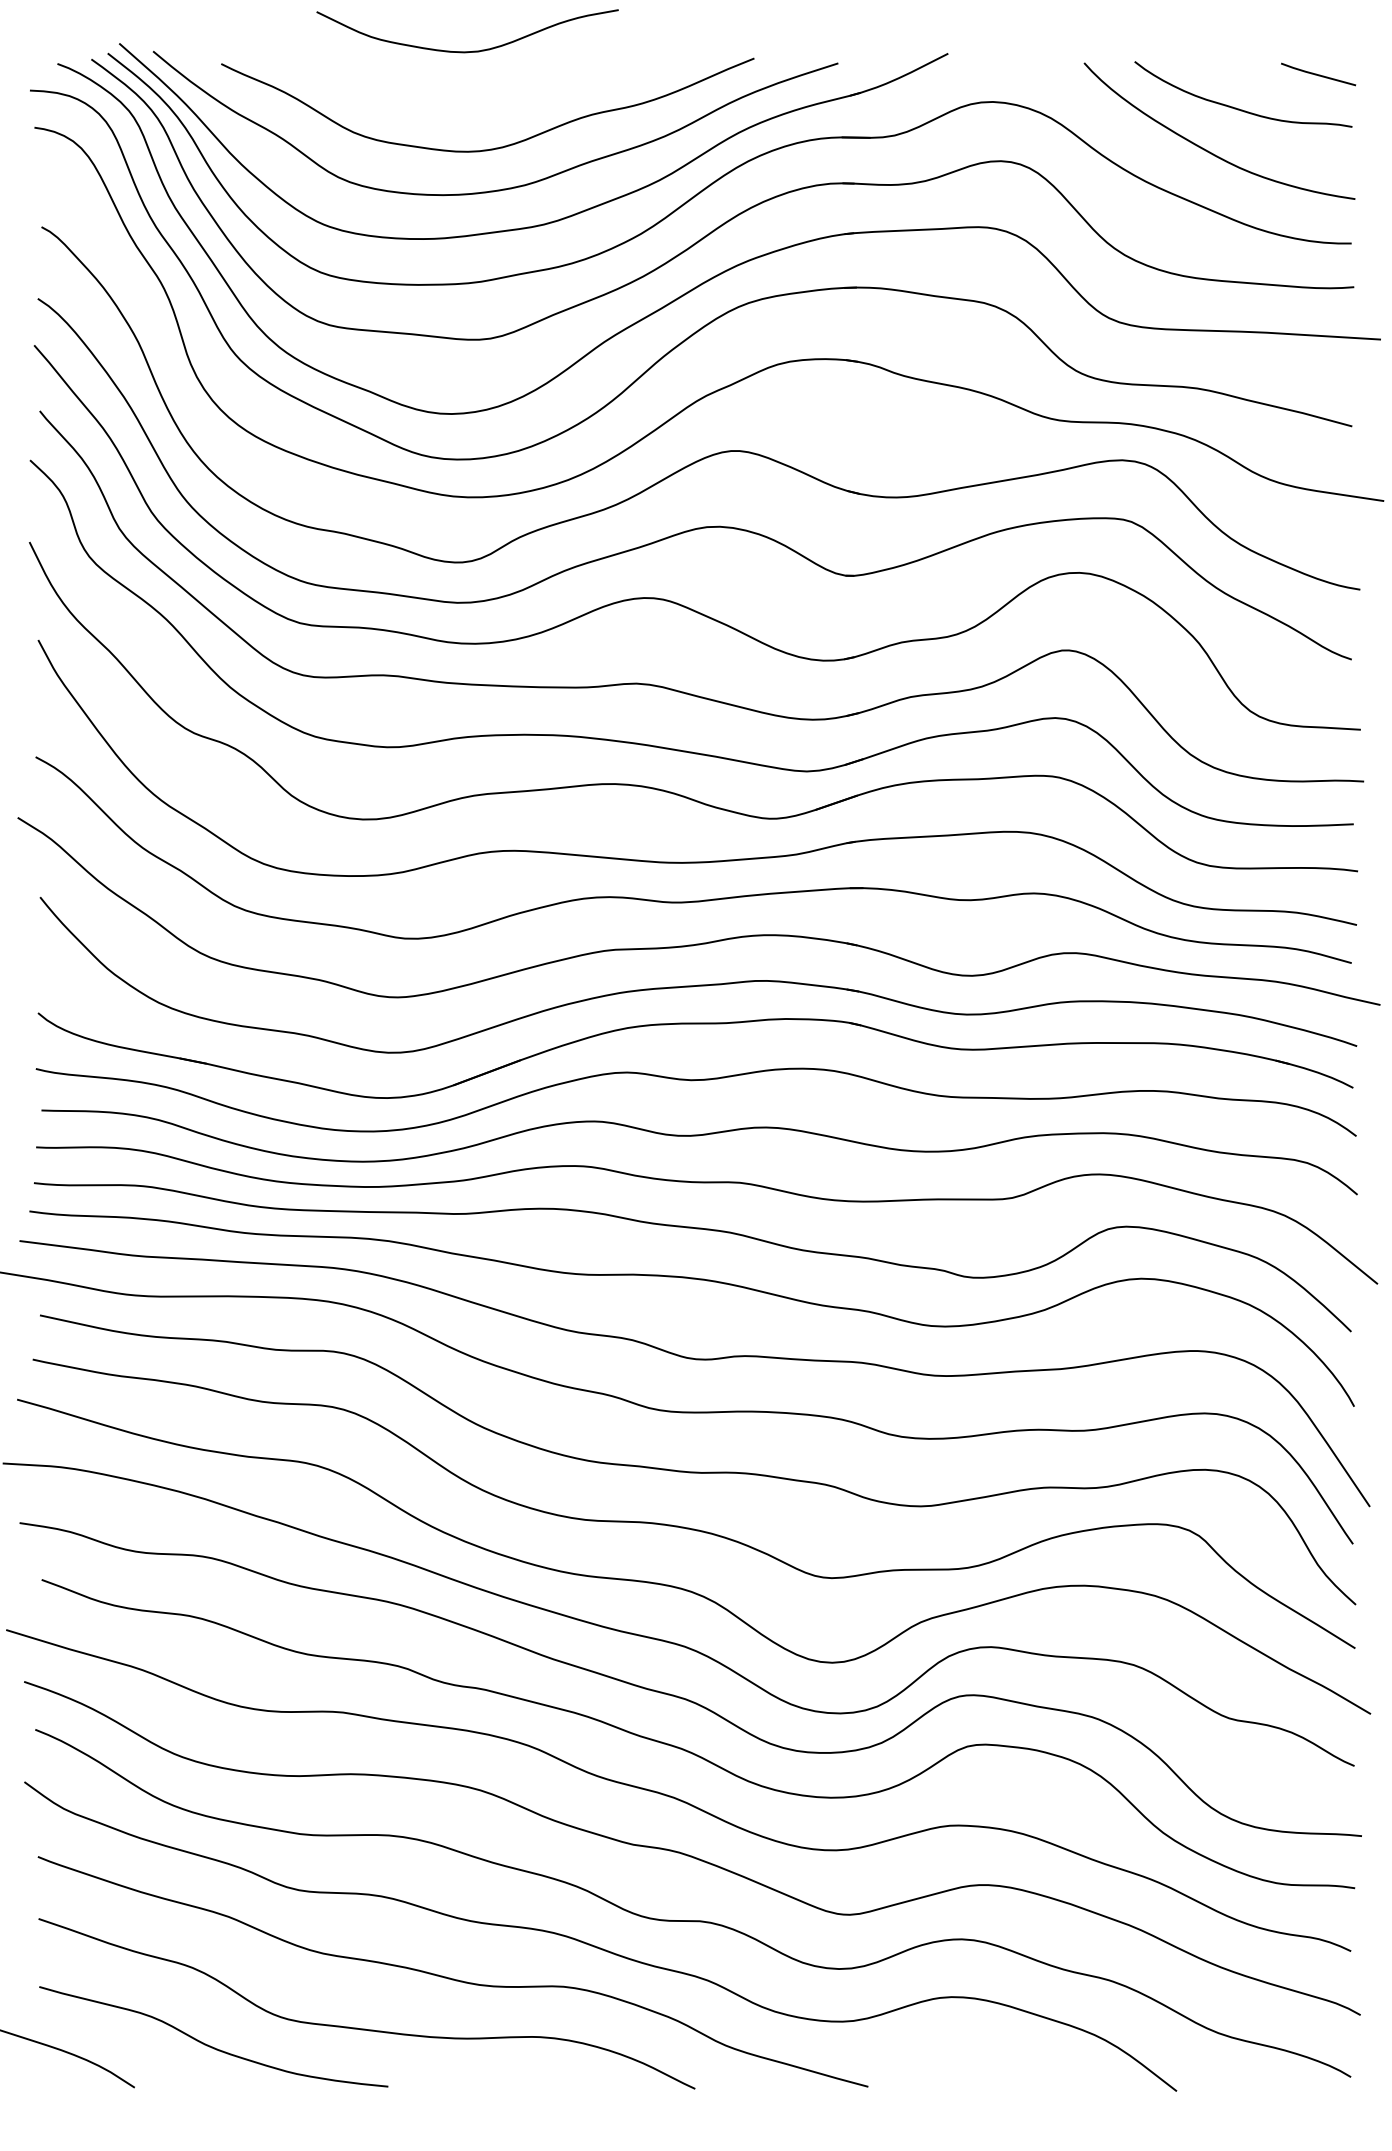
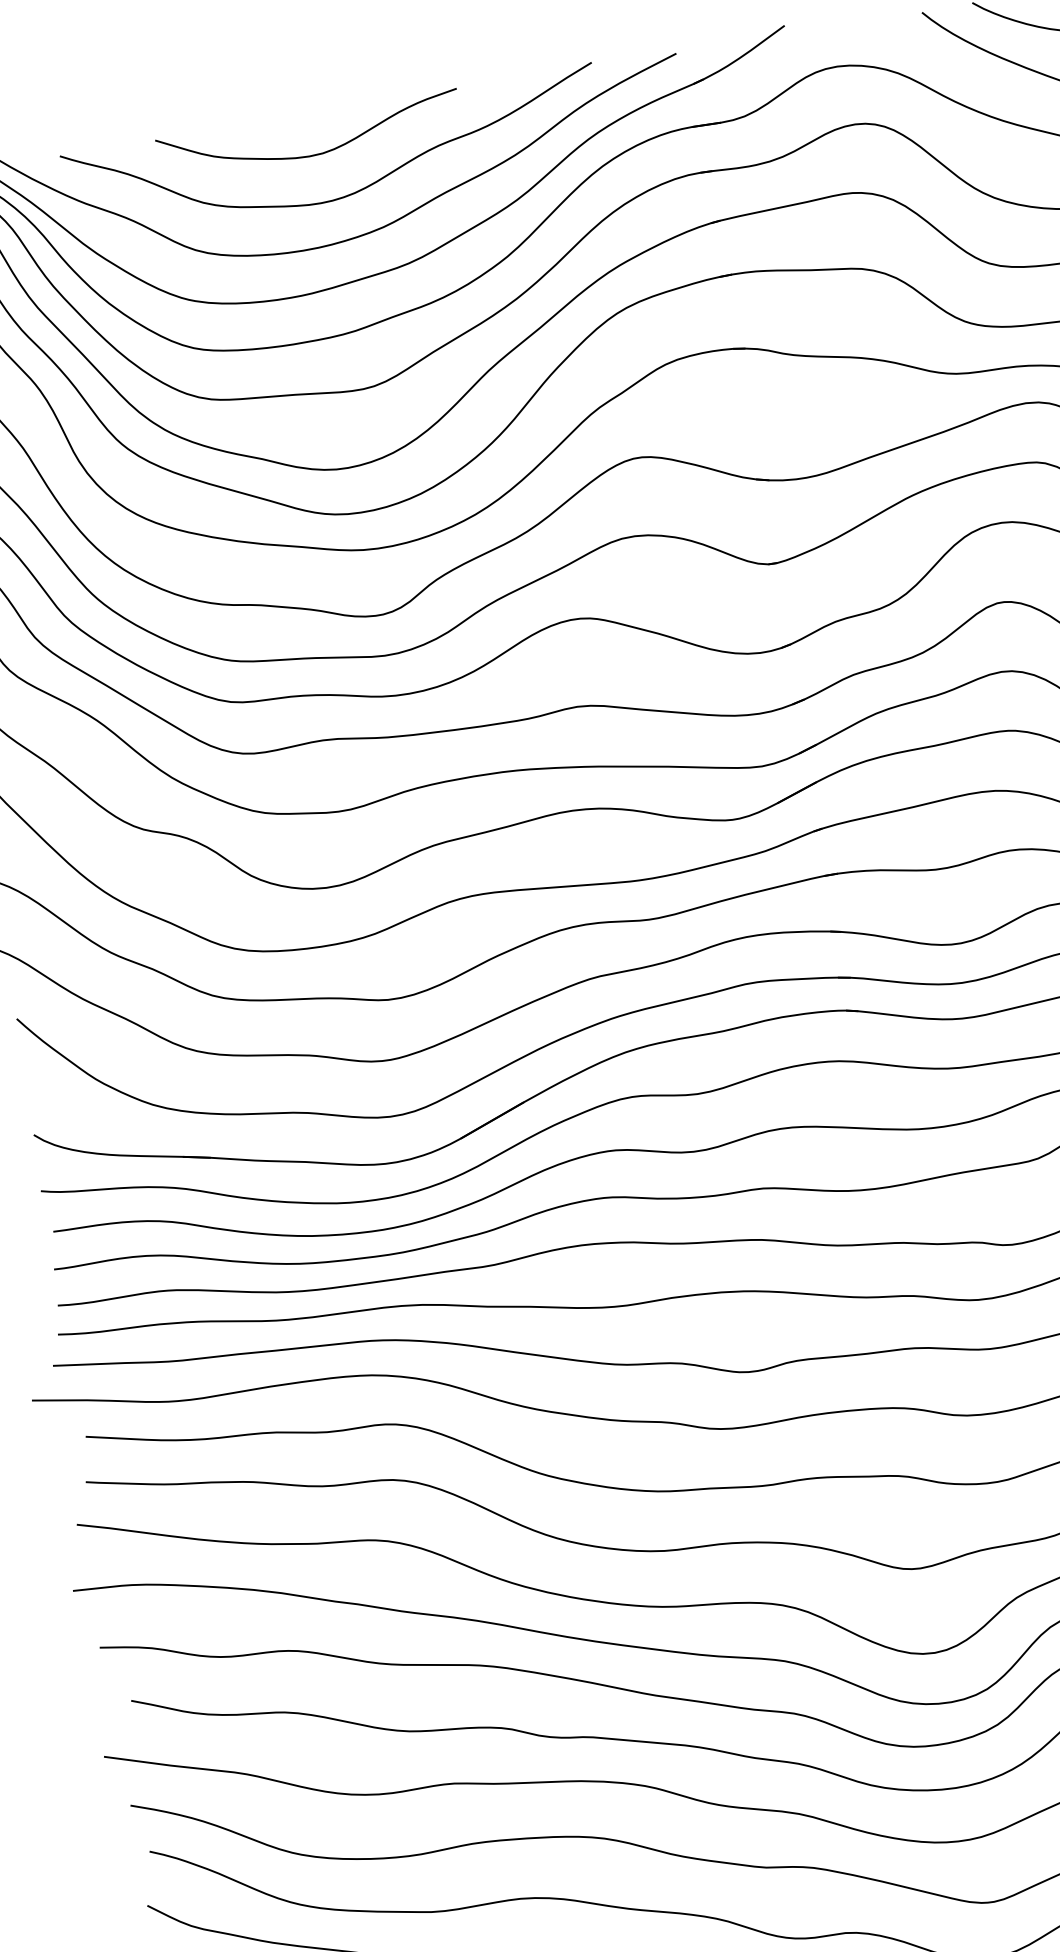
curve: (473, 50) -> (318, 153), moved

